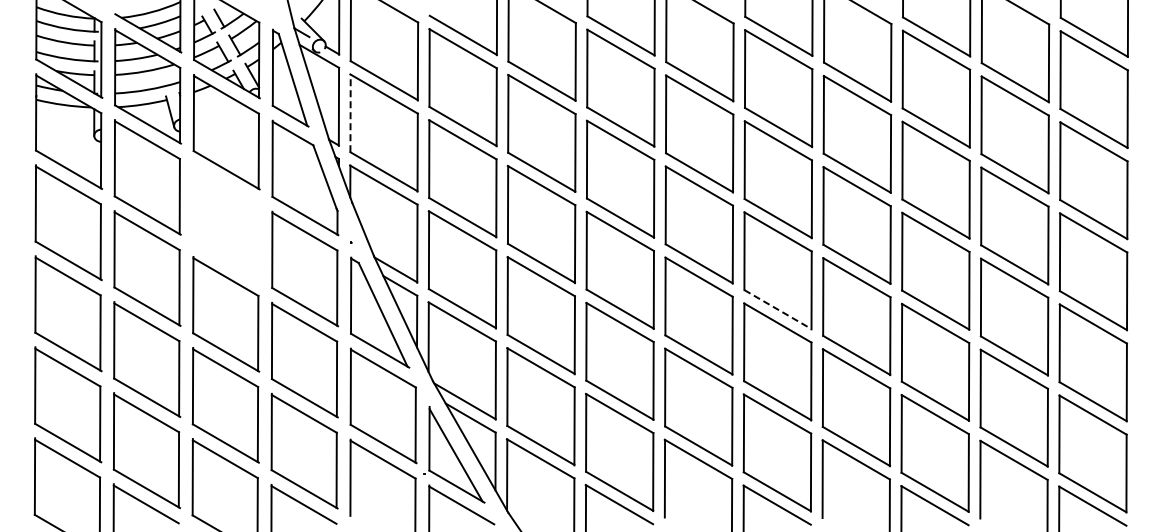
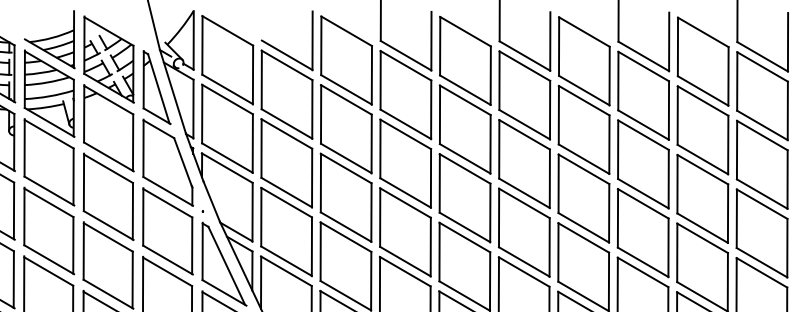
line: (350, 113) -> (202, 114), dashed -> solid
part: (226, 223) -> (108, 197), added
line: (777, 309) -> (523, 261), dashed -> solid

